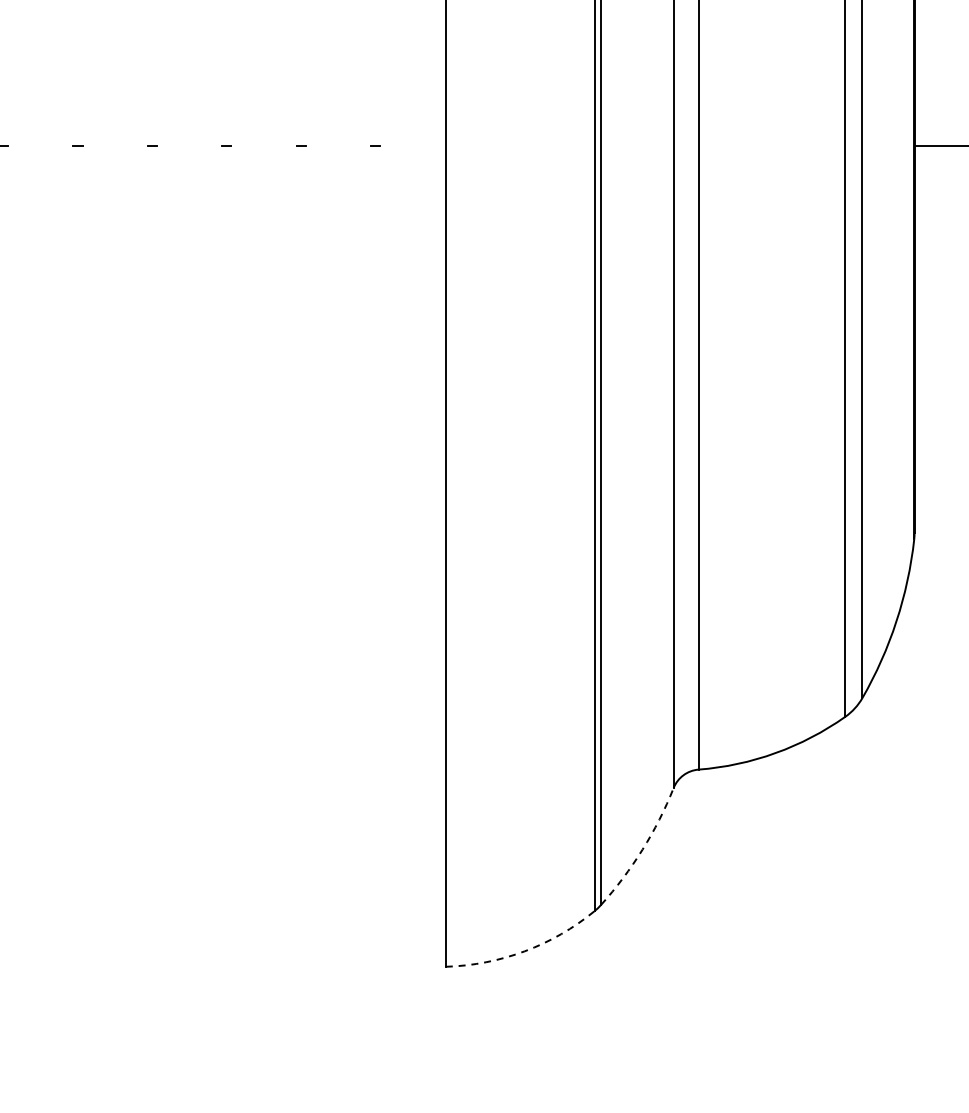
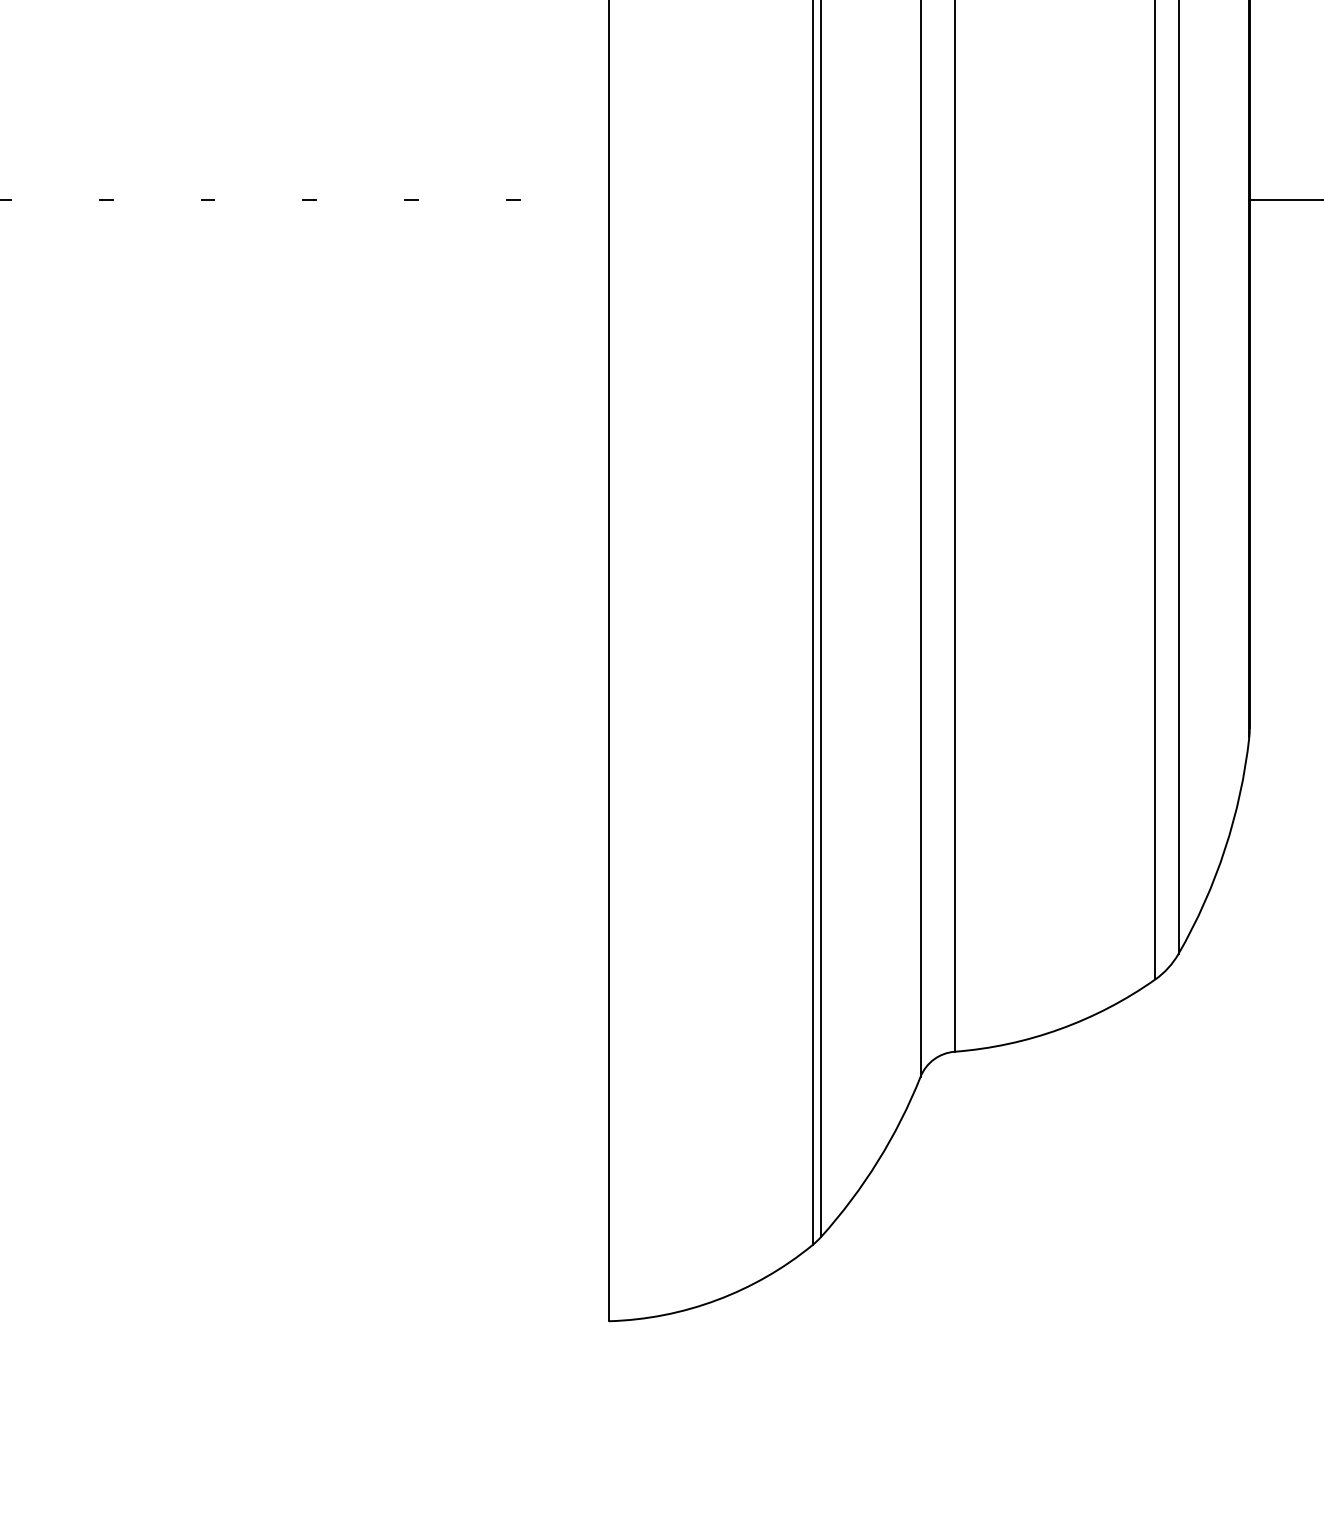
arc: (642, 849) -> (877, 1160), dashed -> solid
arc: (524, 951) -> (716, 1300), dashed -> solid

